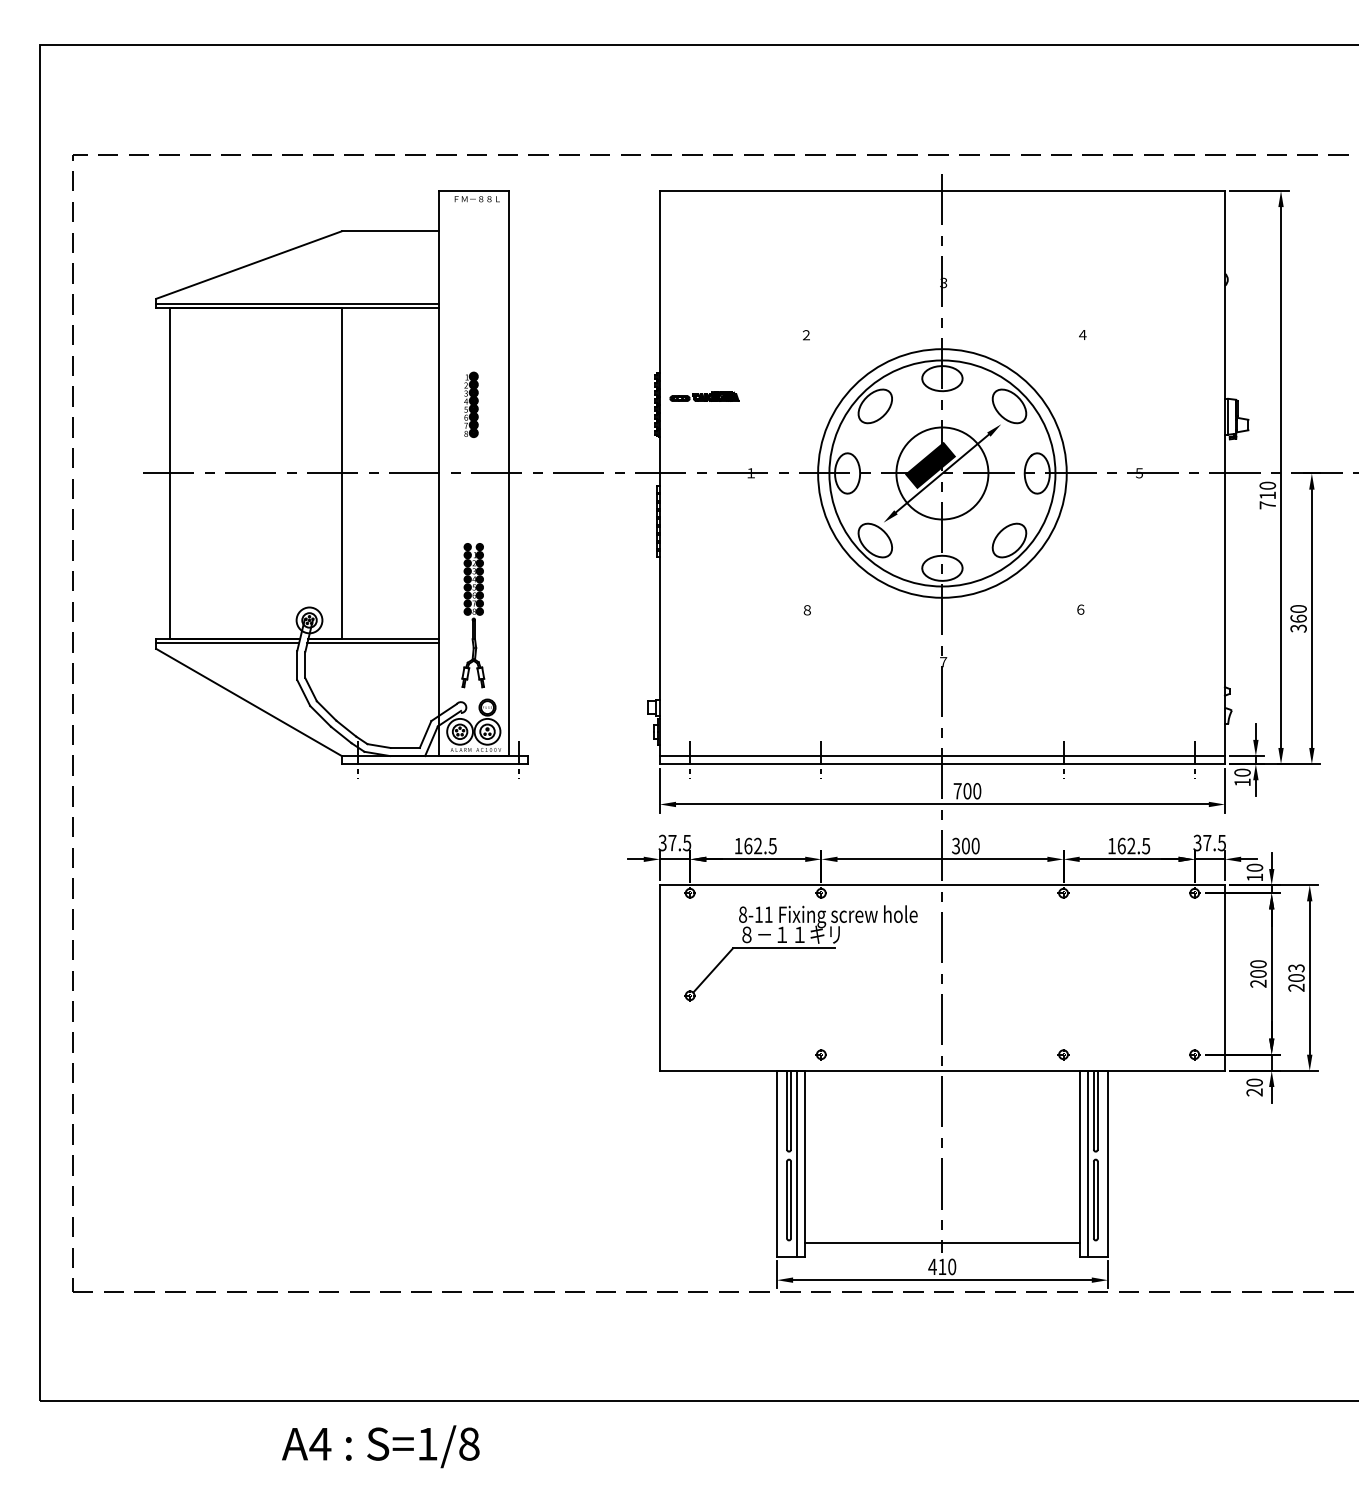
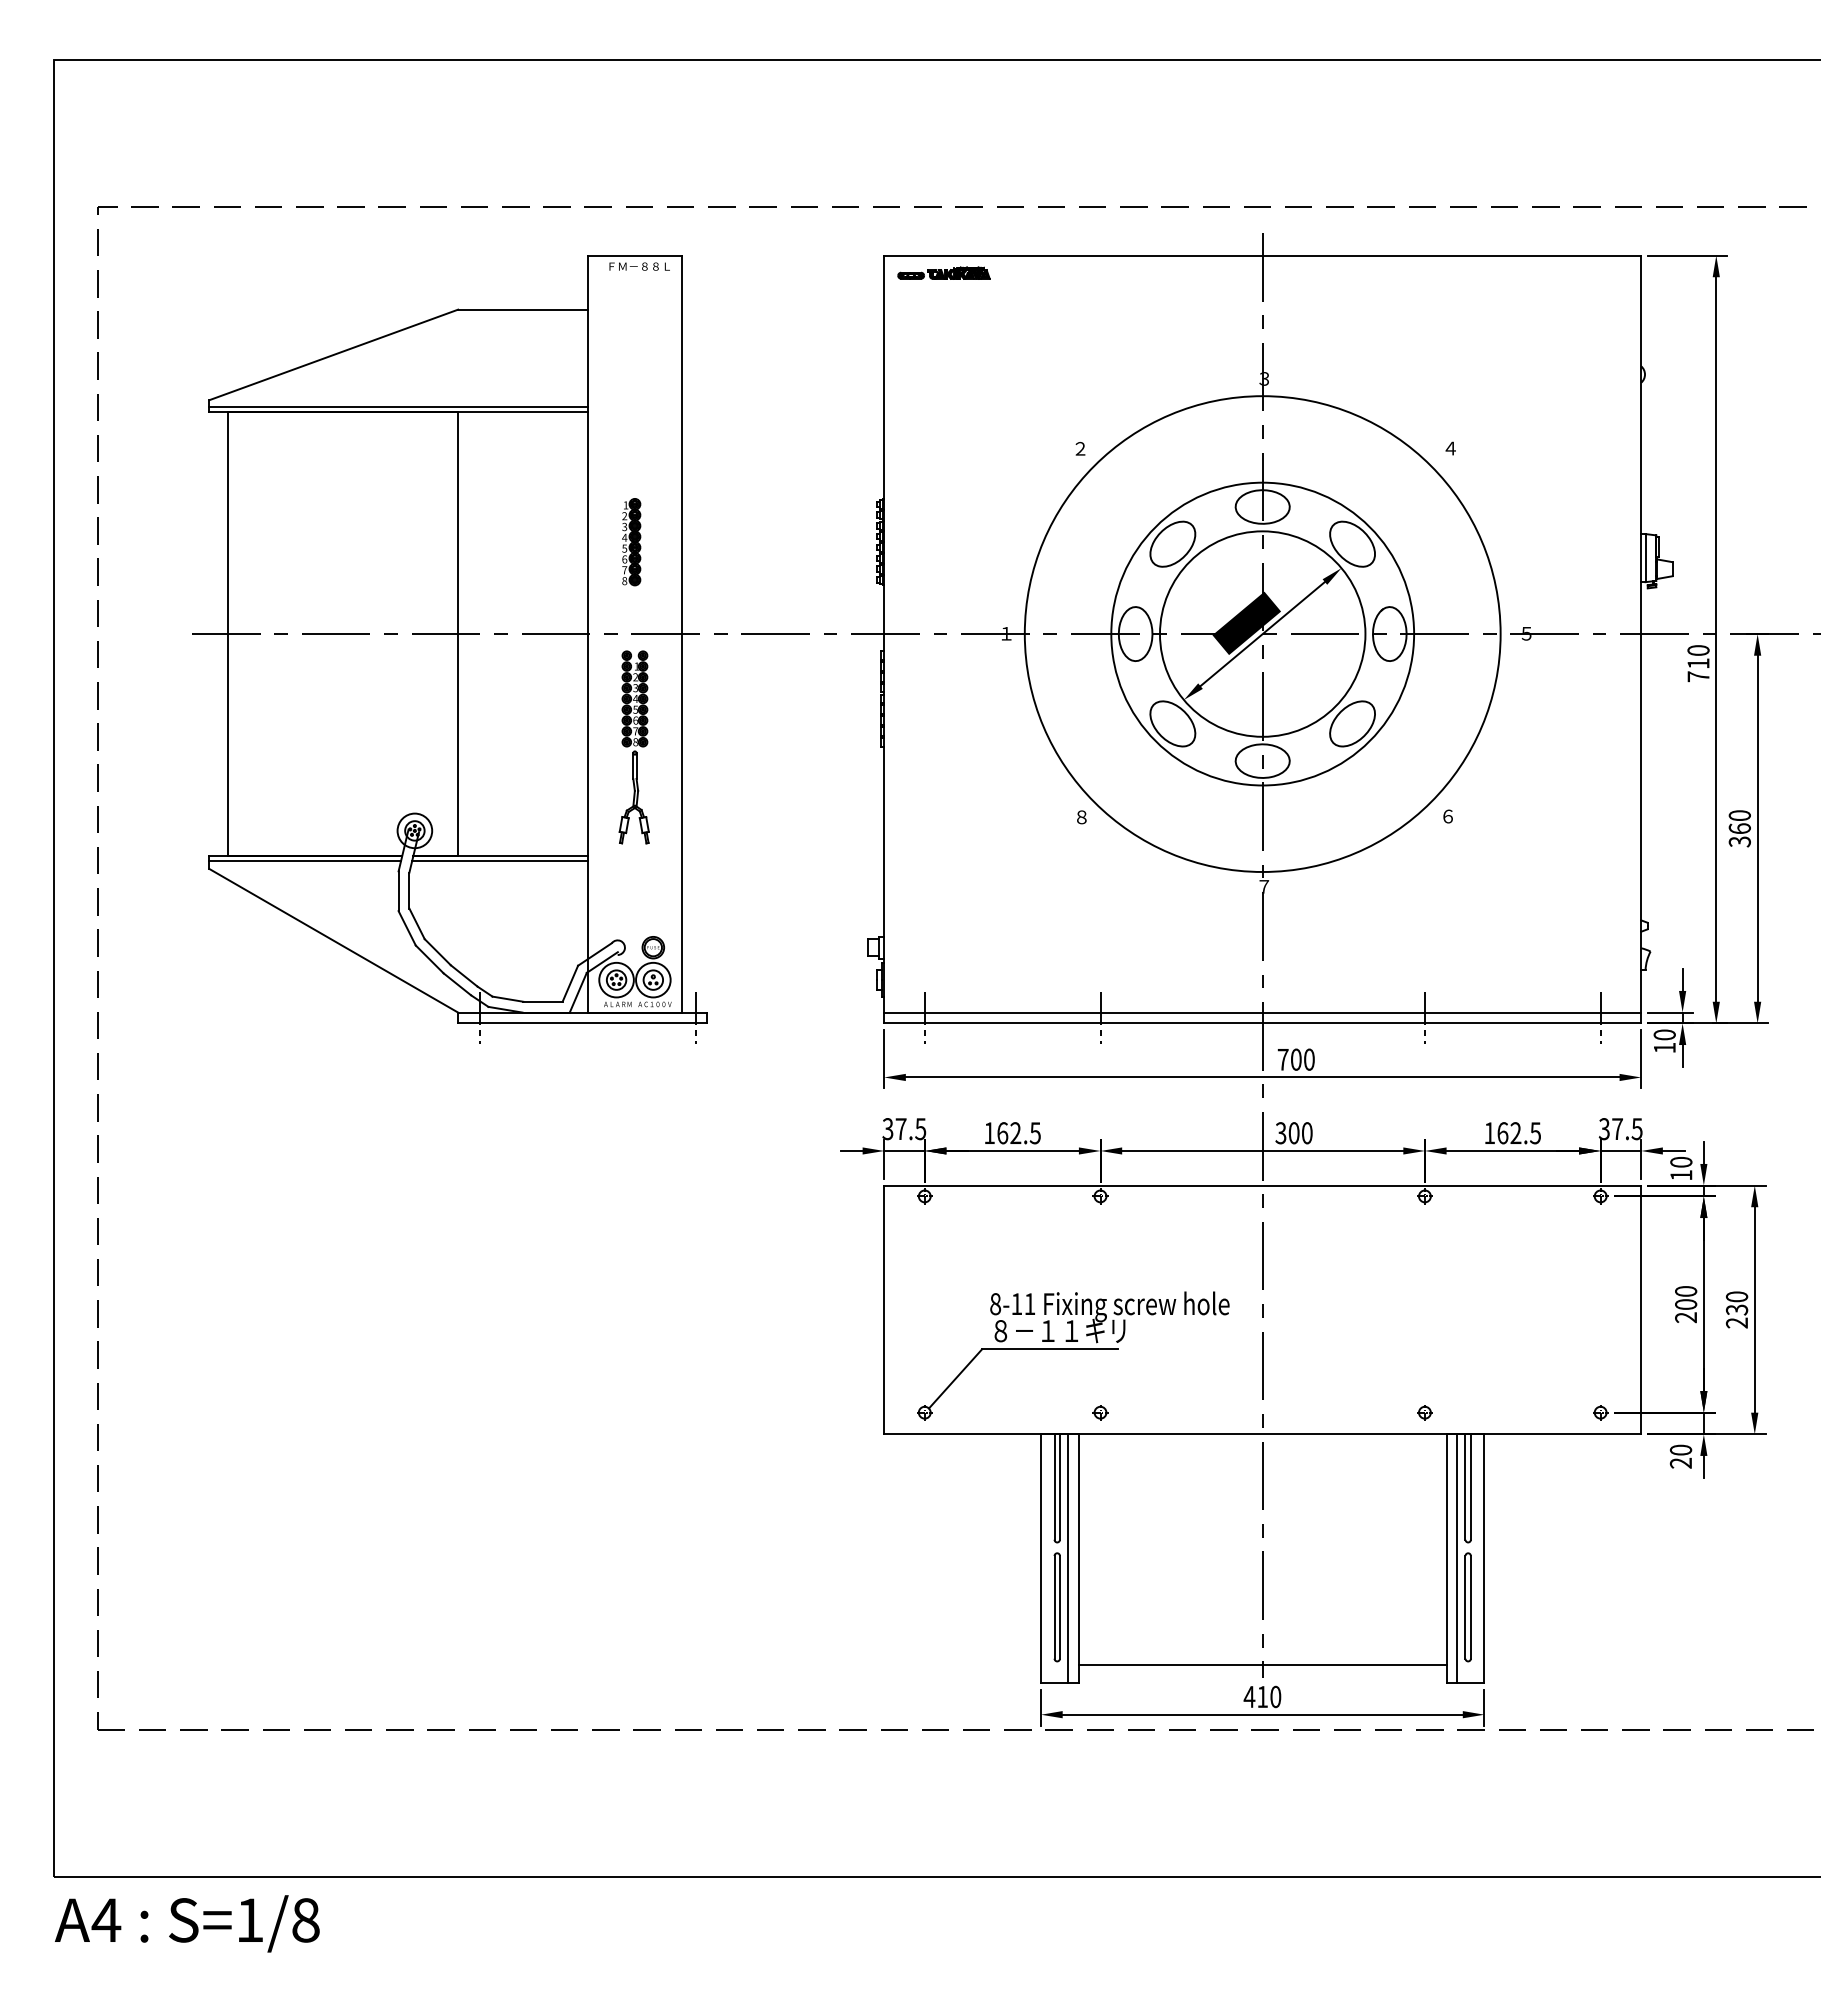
part: (704, 396) -> (943, 272), moved
circle: (942, 473) -> (1262, 633), size x1.67
circle: (942, 473) -> (1262, 634), size x1.43
part: (472, 615) -> (633, 747), moved
part: (801, 953) -> (1073, 1355), moved
text: (1296, 973) -> (1737, 1303), 203 -> 230
text: (380, 1446) -> (187, 1923), moved

